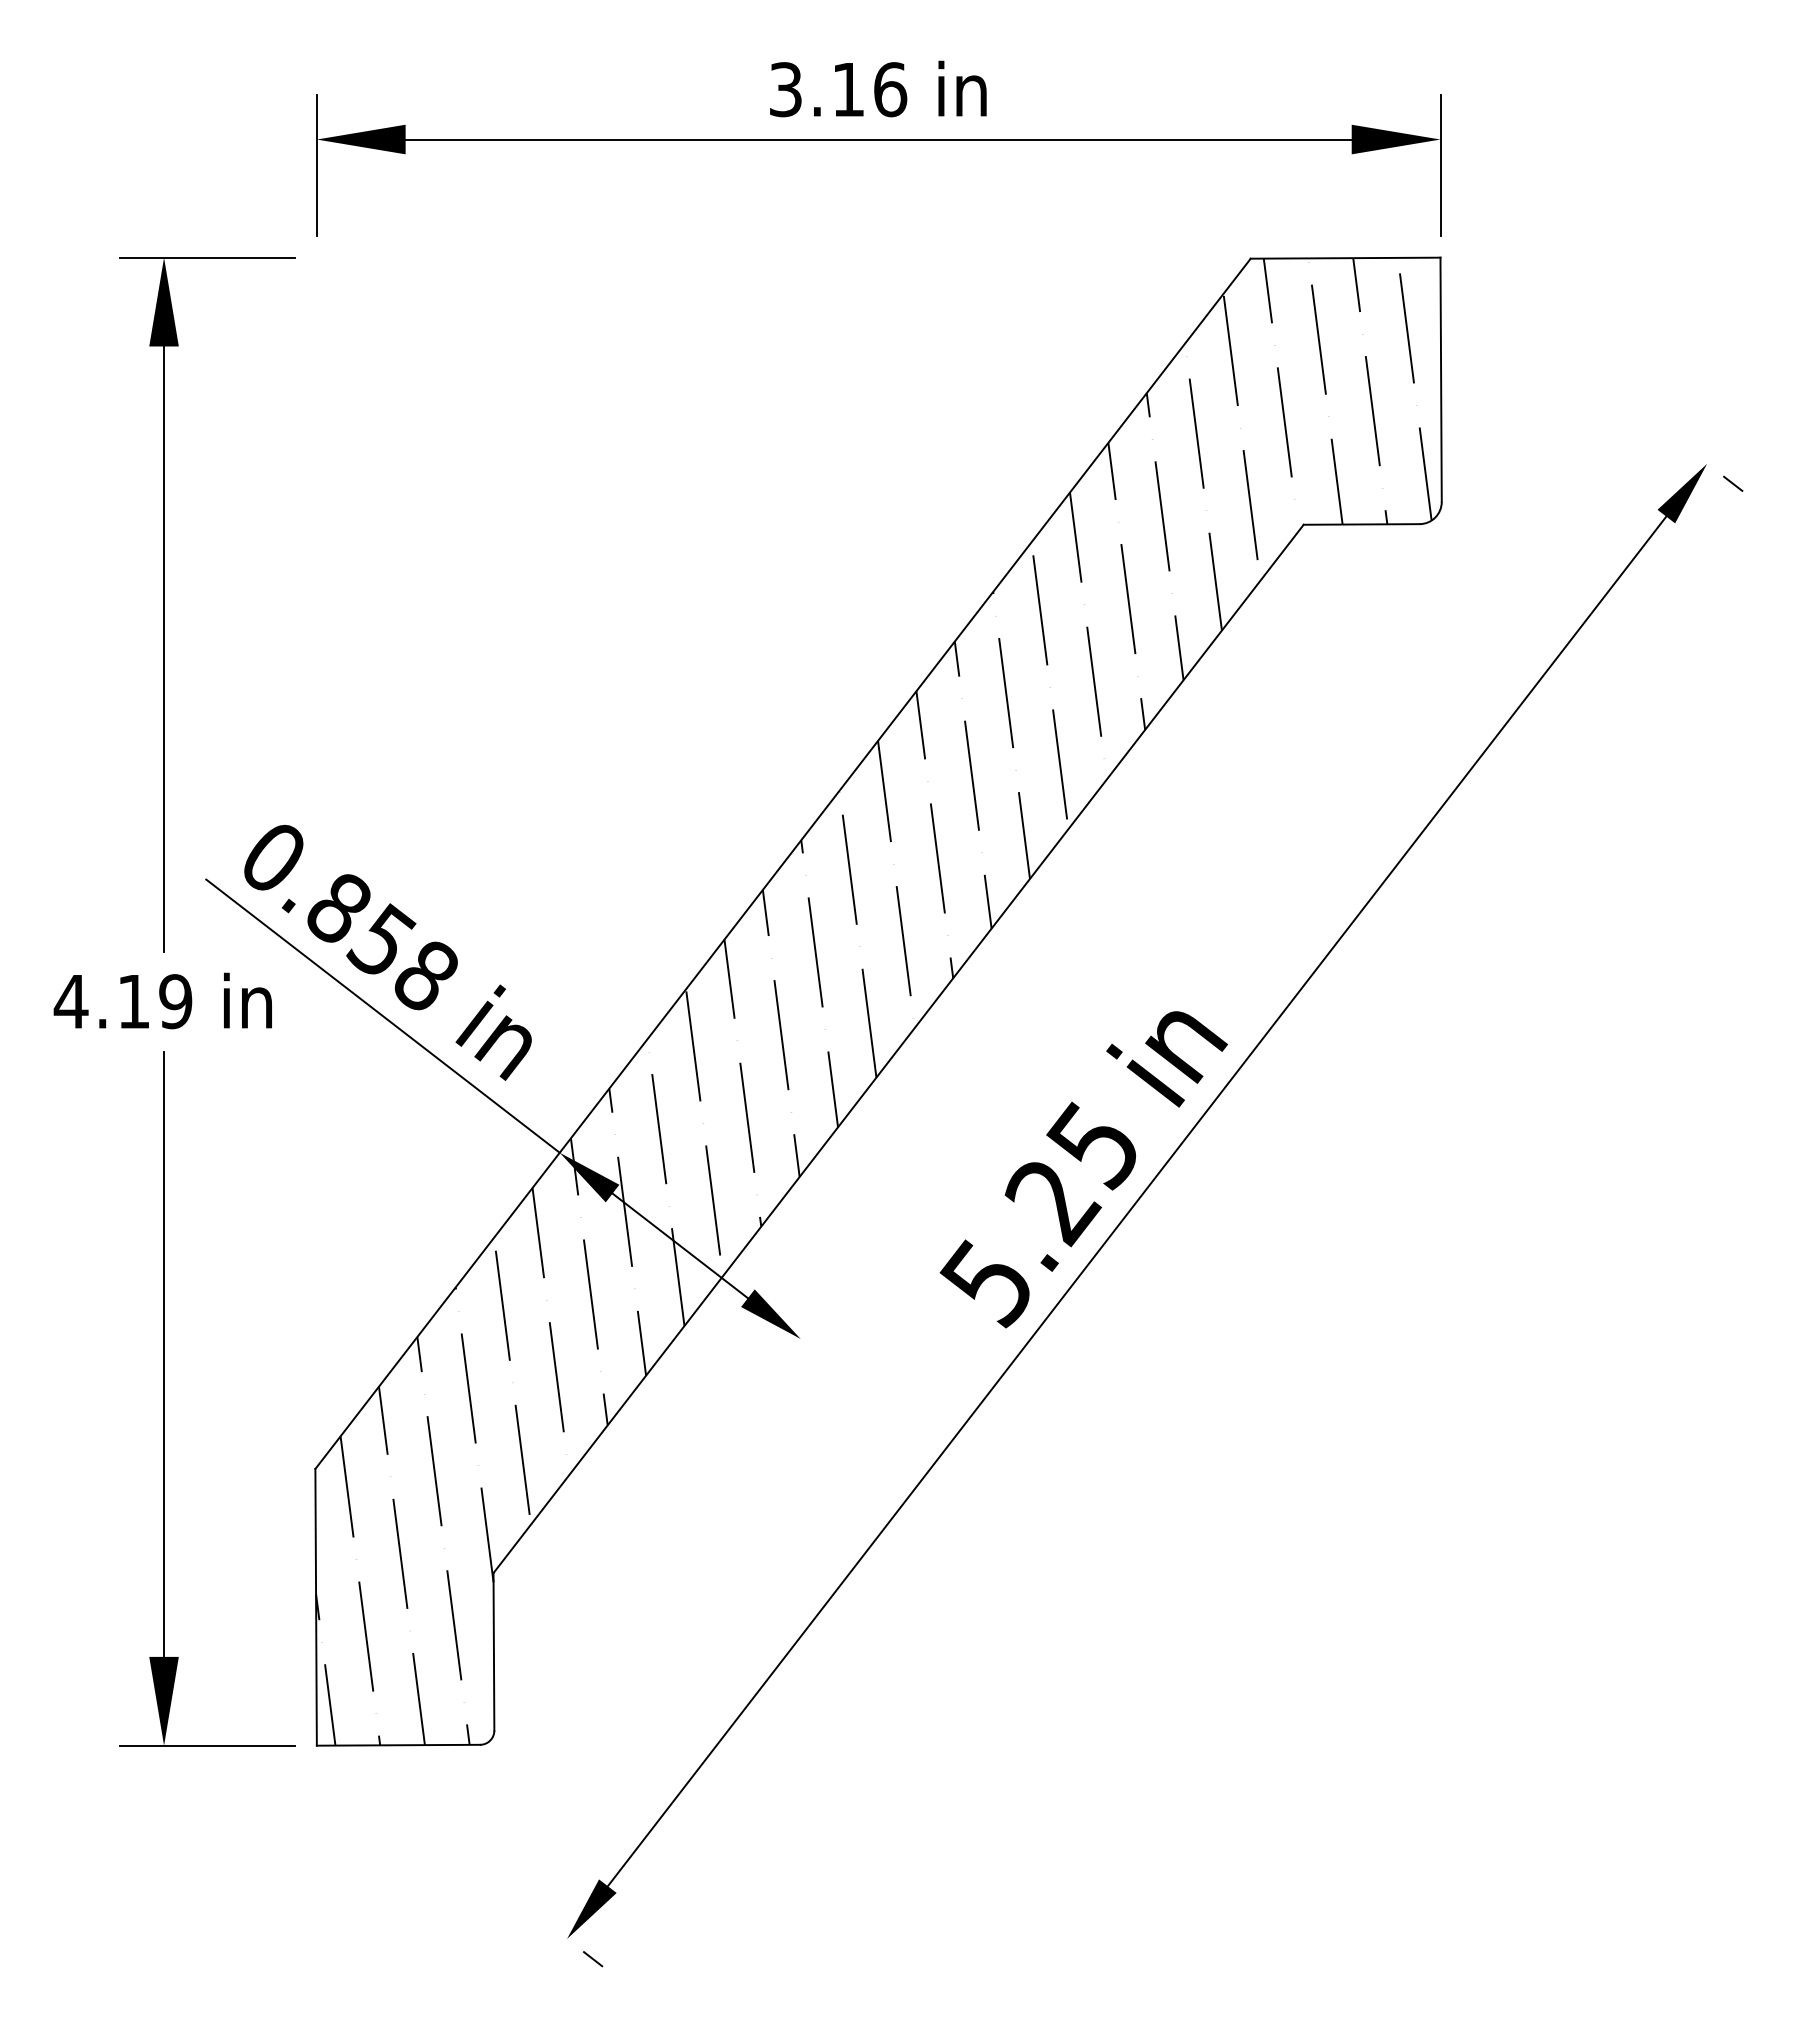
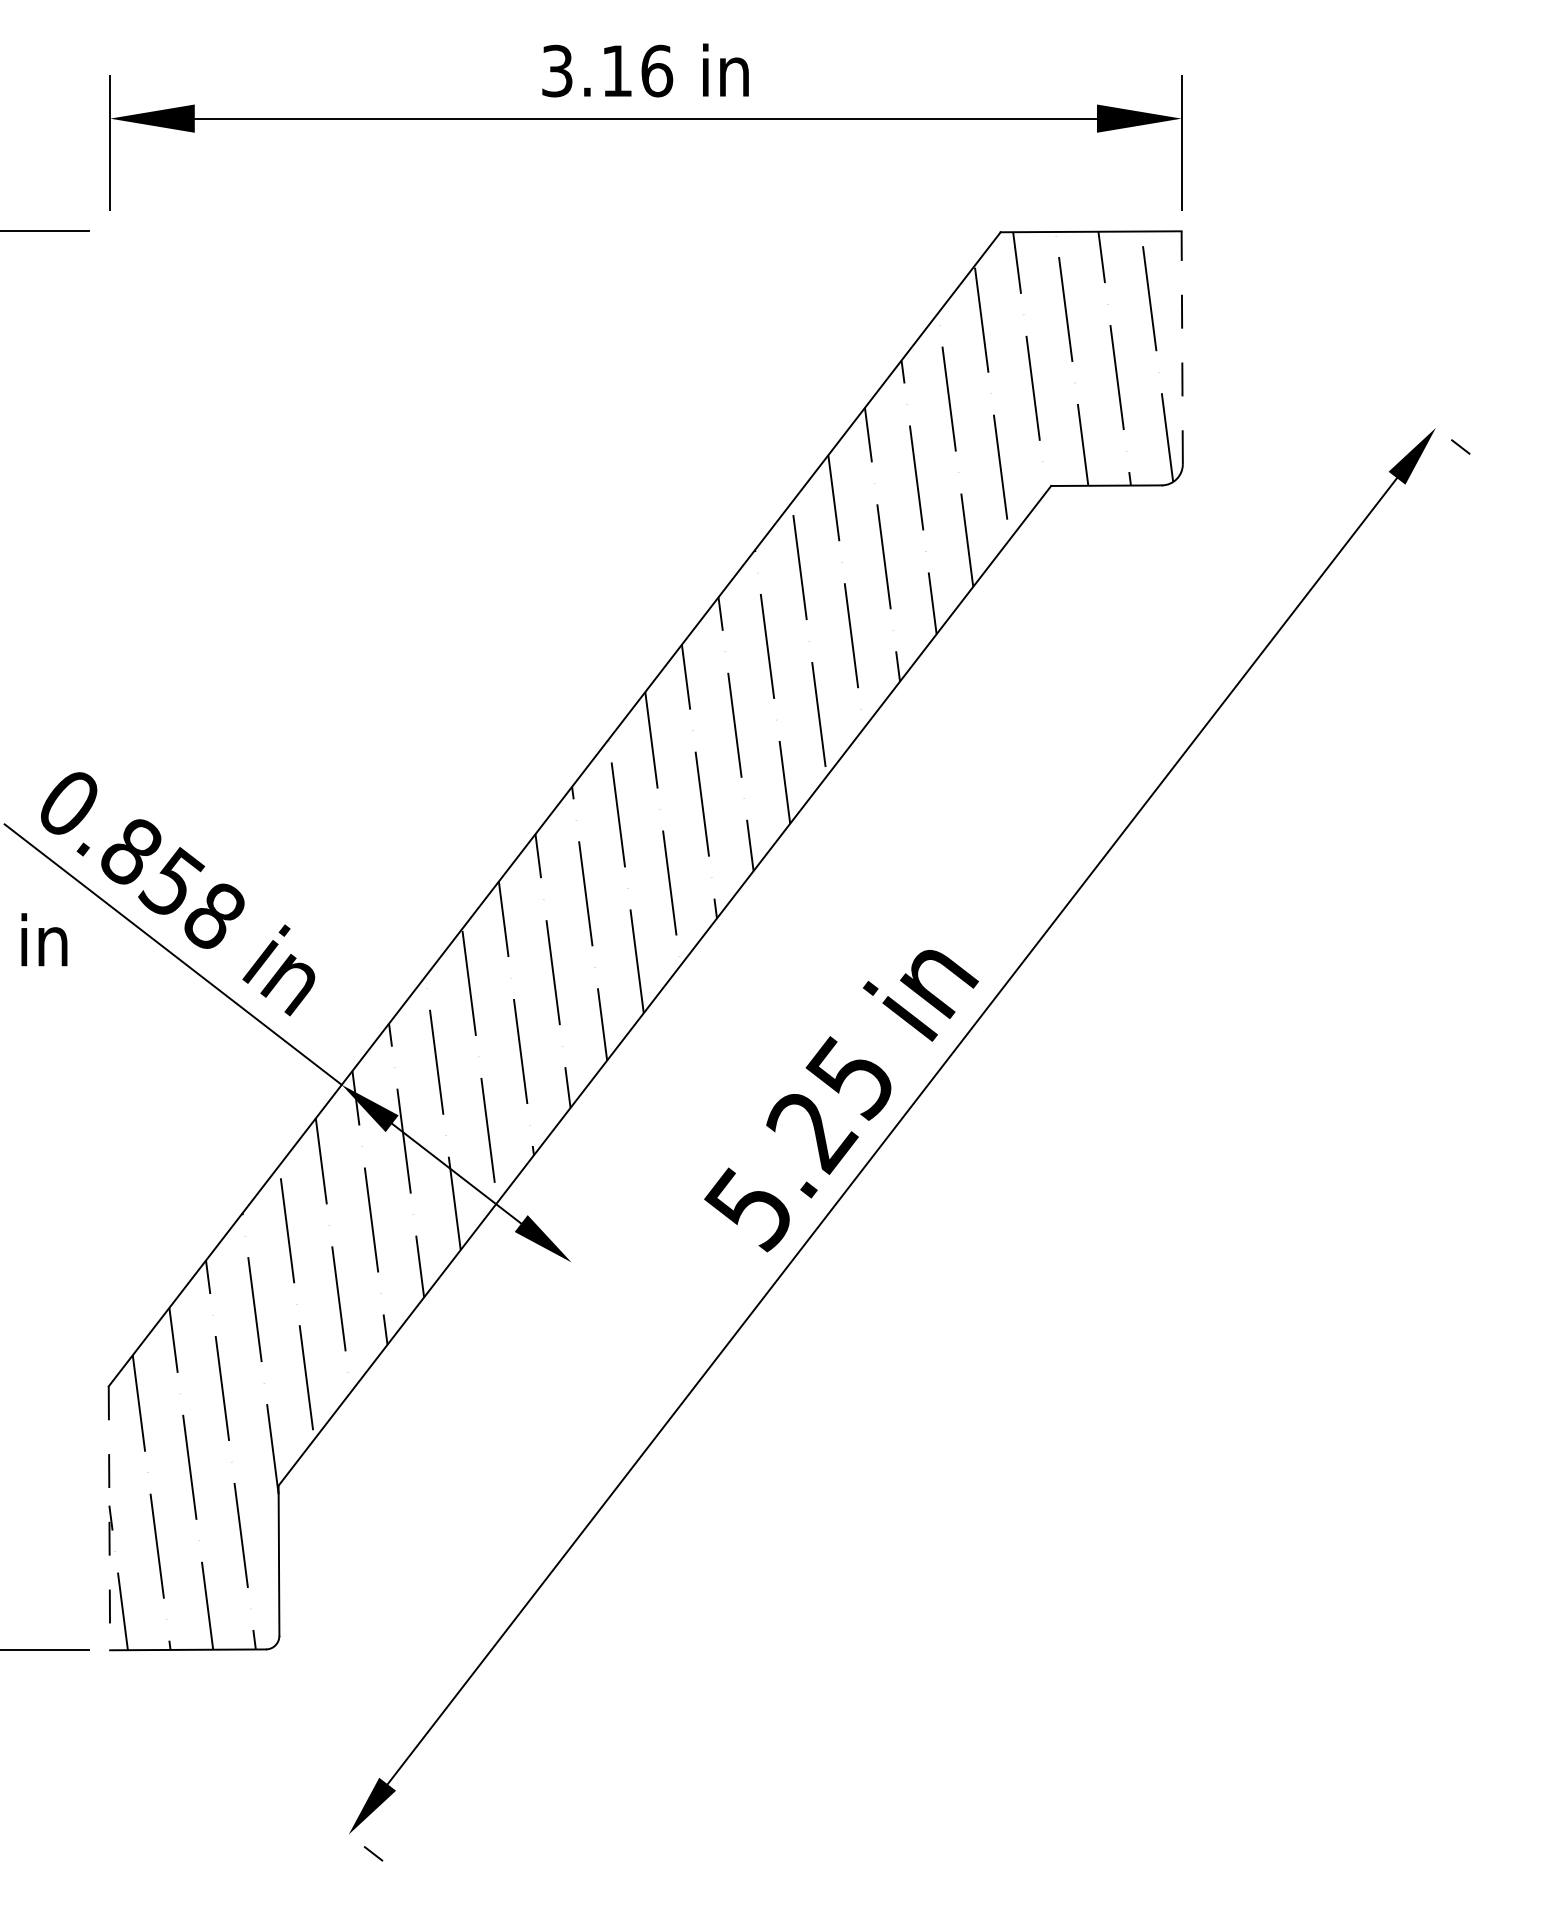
line: (1441, 379) -> (1182, 347), solid -> dashed
line: (316, 1607) -> (109, 1518), solid -> dashed

